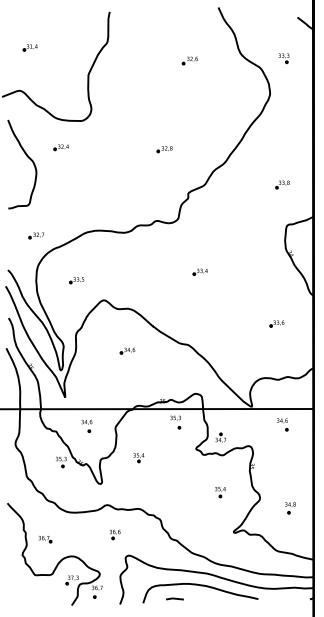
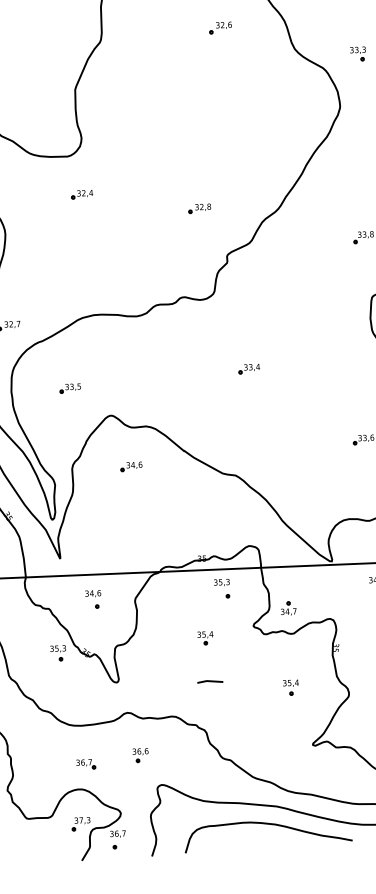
part: (189, 60) -> (219, 27), moved
part: (60, 147) -> (80, 194), moved
part: (164, 149) -> (199, 208), moved
part: (127, 350) -> (131, 465), moved
part: (138, 458) -> (205, 639), moved
part: (45, 539) -> (86, 764), moved
line: (174, 598) -> (209, 681), moved

